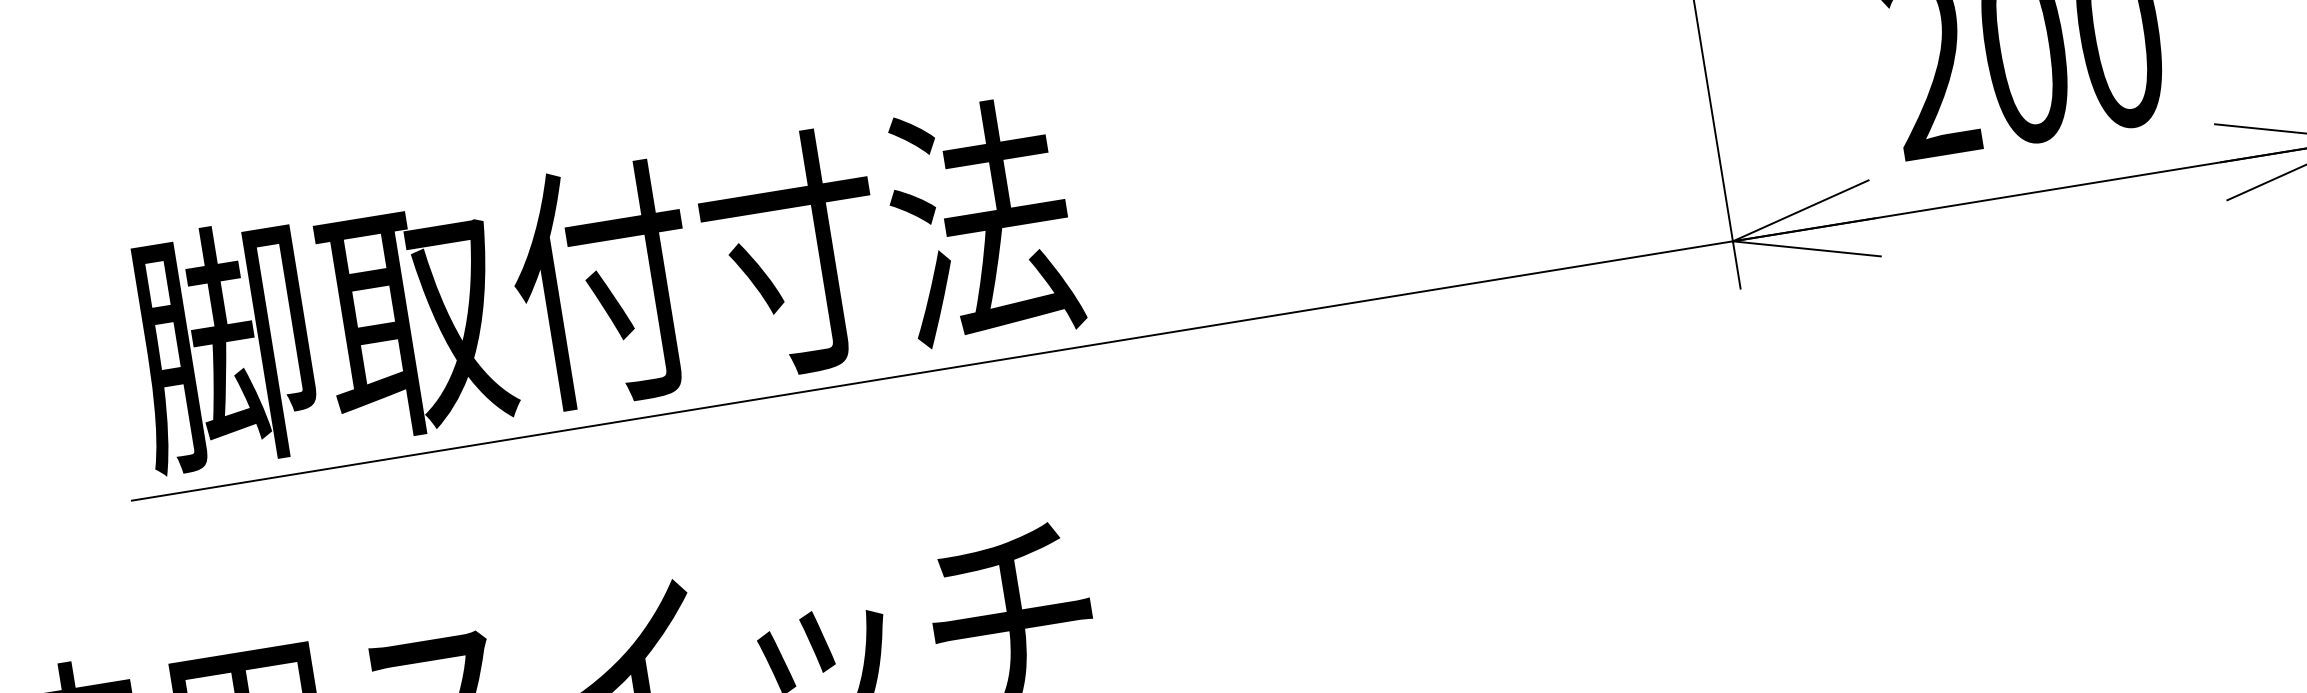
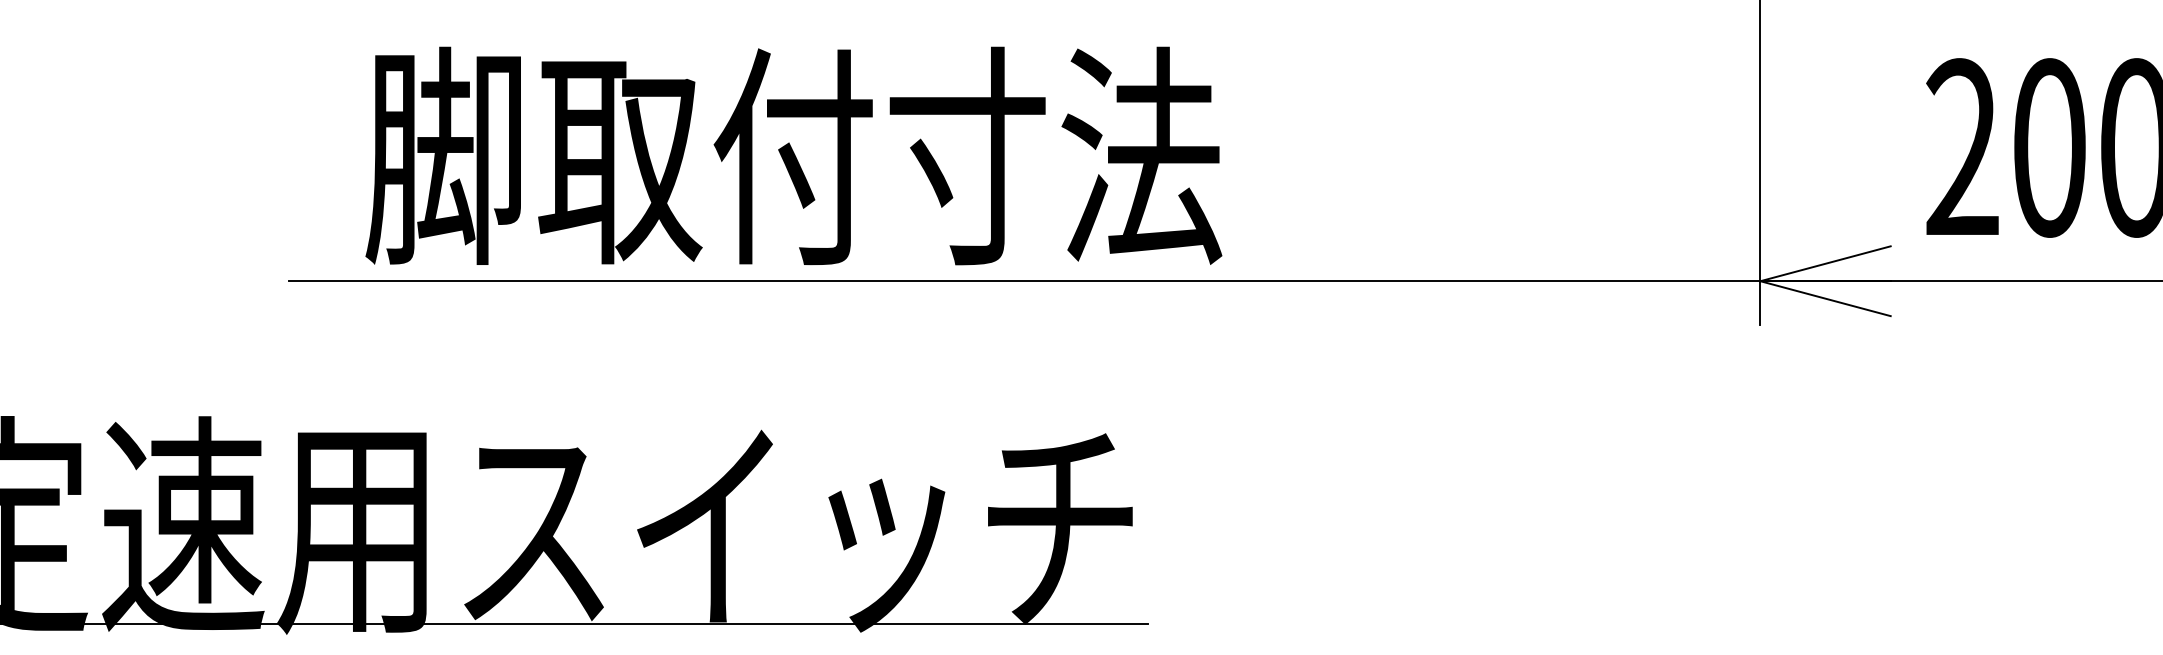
text: (603, 283) -> (793, 155), moved

